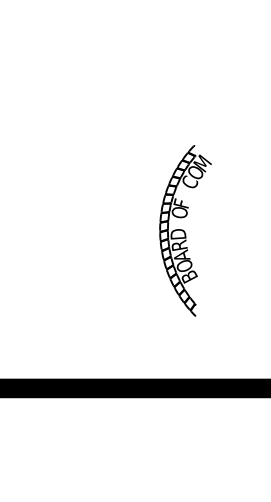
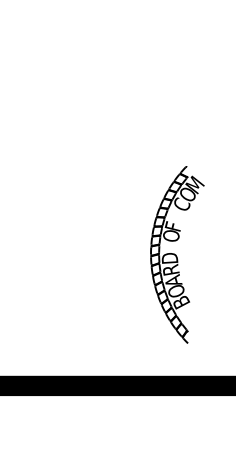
part: (185, 230) -> (177, 254), moved

